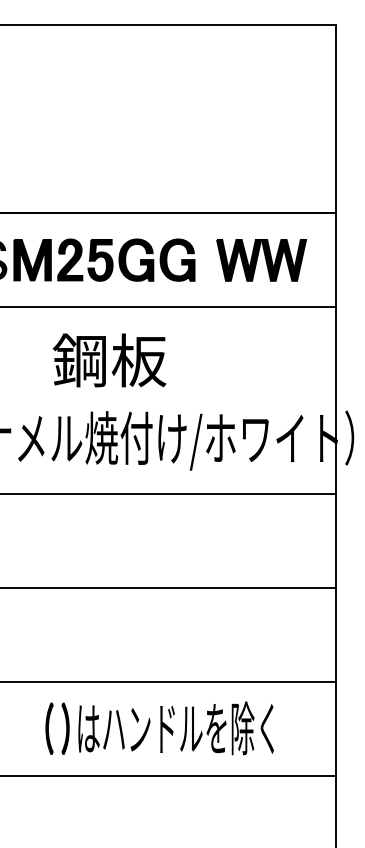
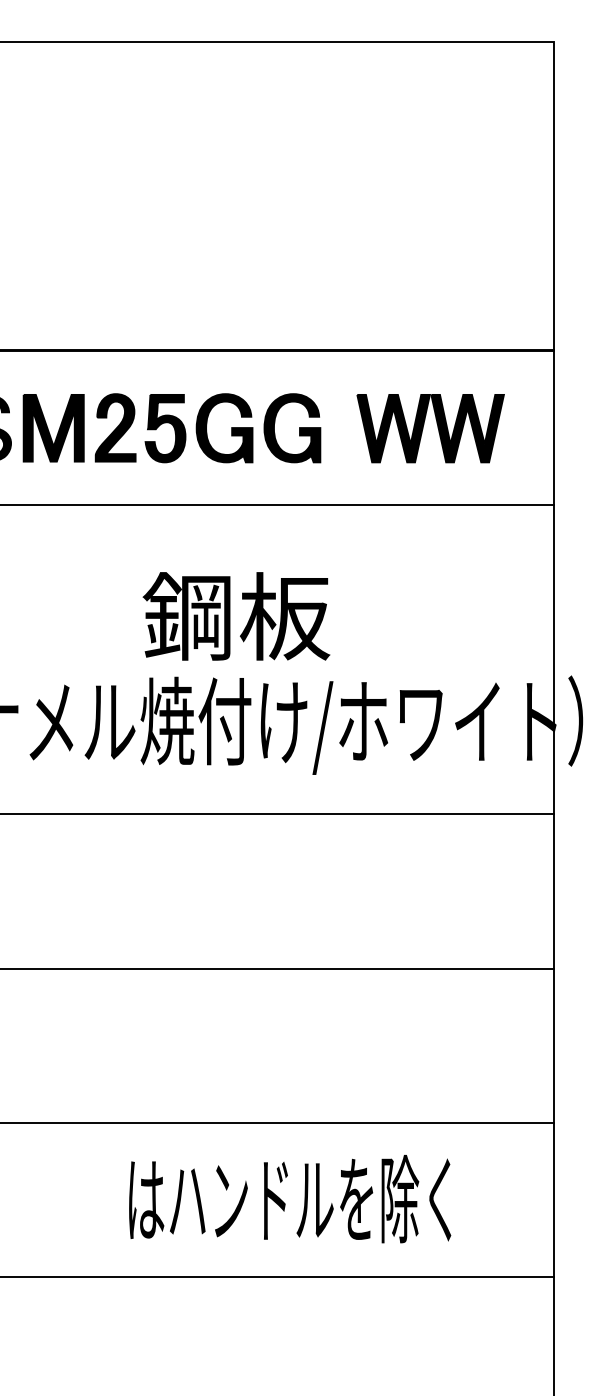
text: (109, 360) -> (236, 616), moved
part: (48, 728) -> (79, 1199), removed

